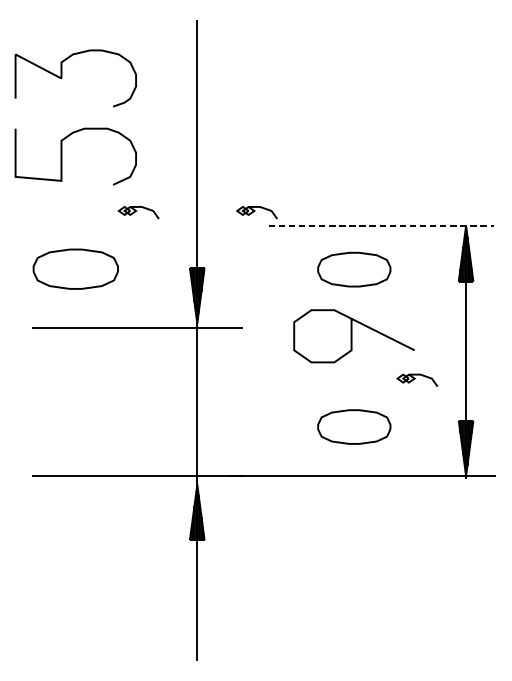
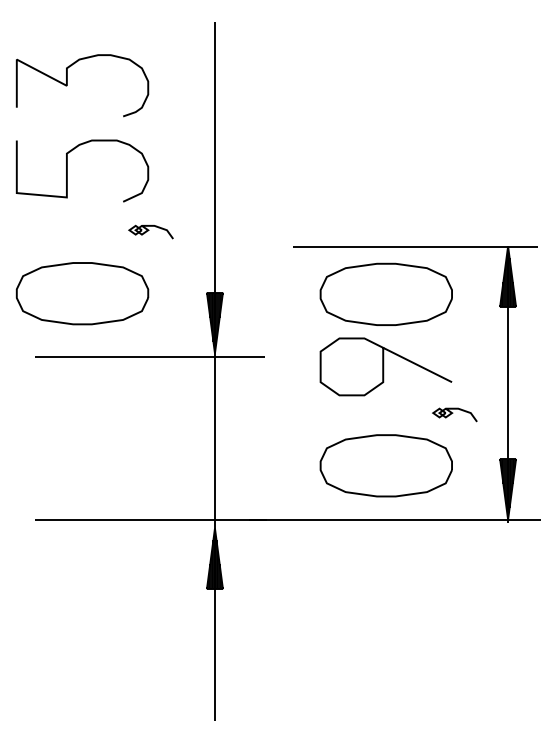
part: (256, 212) -> (279, 231), removed
line: (381, 225) -> (415, 246), dashed -> solid
part: (75, 268) -> (82, 293), size x1.43
part: (353, 268) -> (385, 293), size x1.67
part: (353, 426) -> (385, 465), size x1.67

